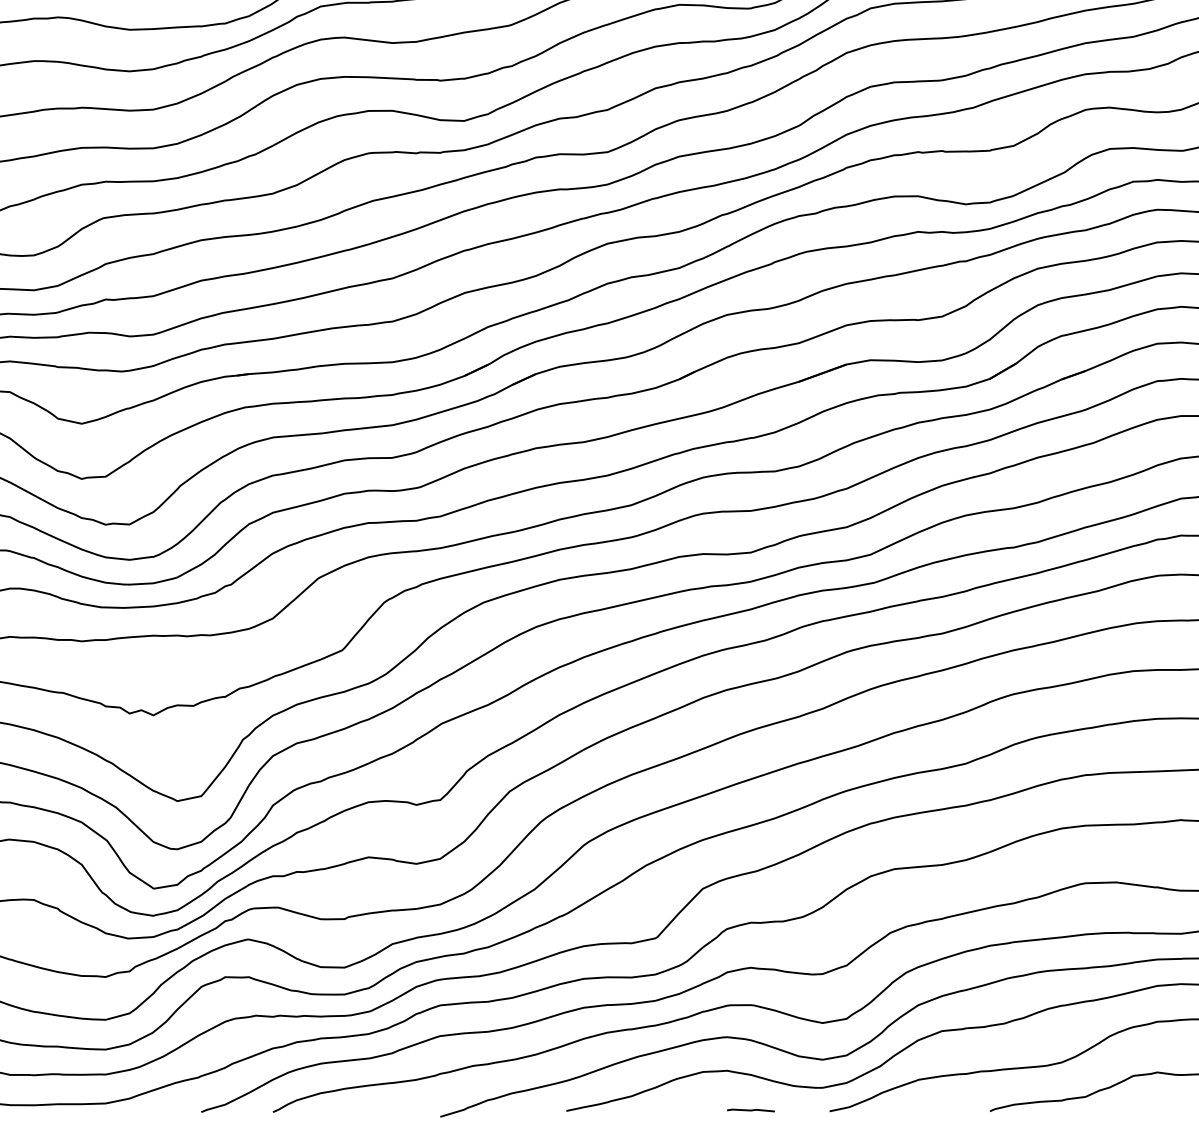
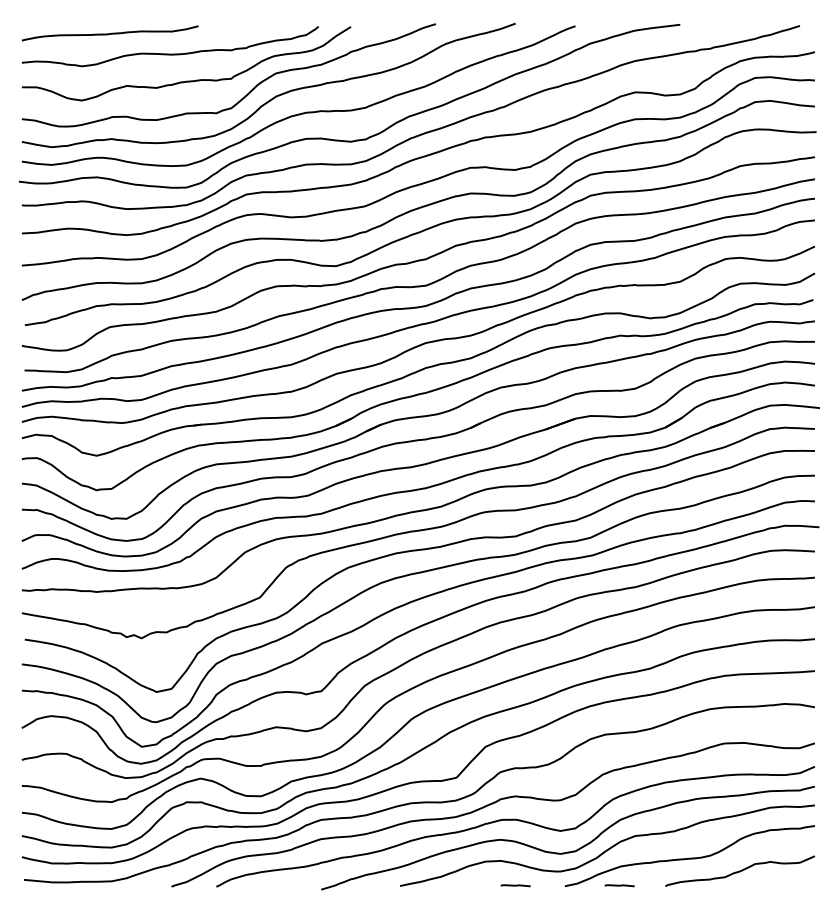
line: (916, 1110) -> (619, 885), added

